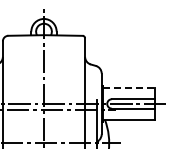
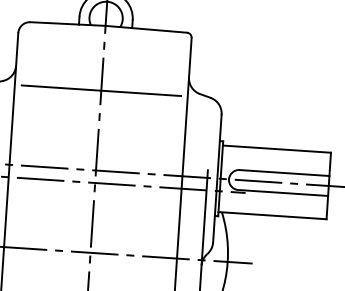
line: (43, 66) -> (100, 91), added
line: (128, 88) -> (275, 149), dashed -> solid

